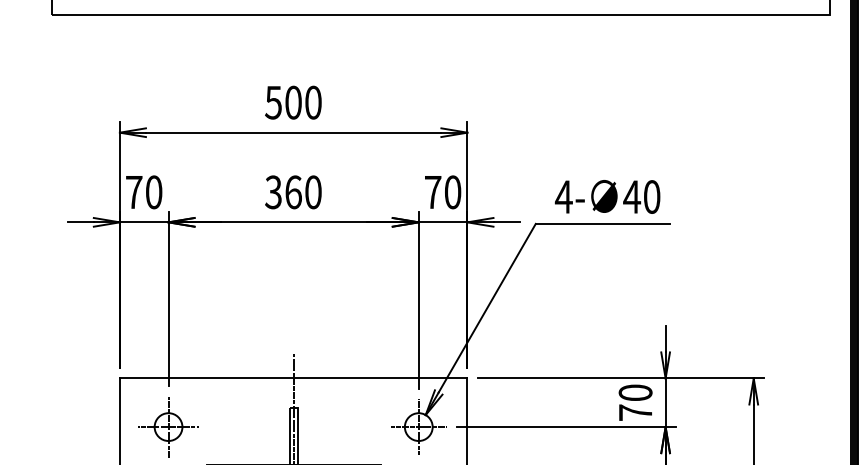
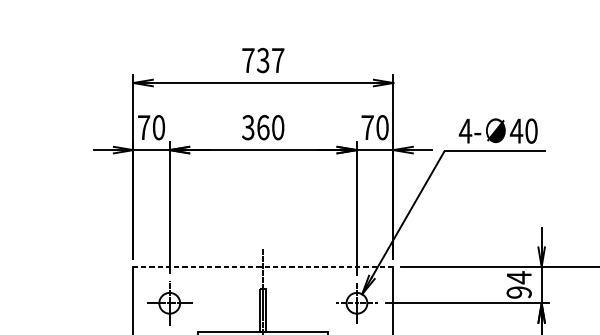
text: (293, 102) -> (263, 60), 500 -> 737
line: (293, 378) -> (263, 266), solid -> dashed
text: (635, 402) -> (519, 284), 70 -> 94

